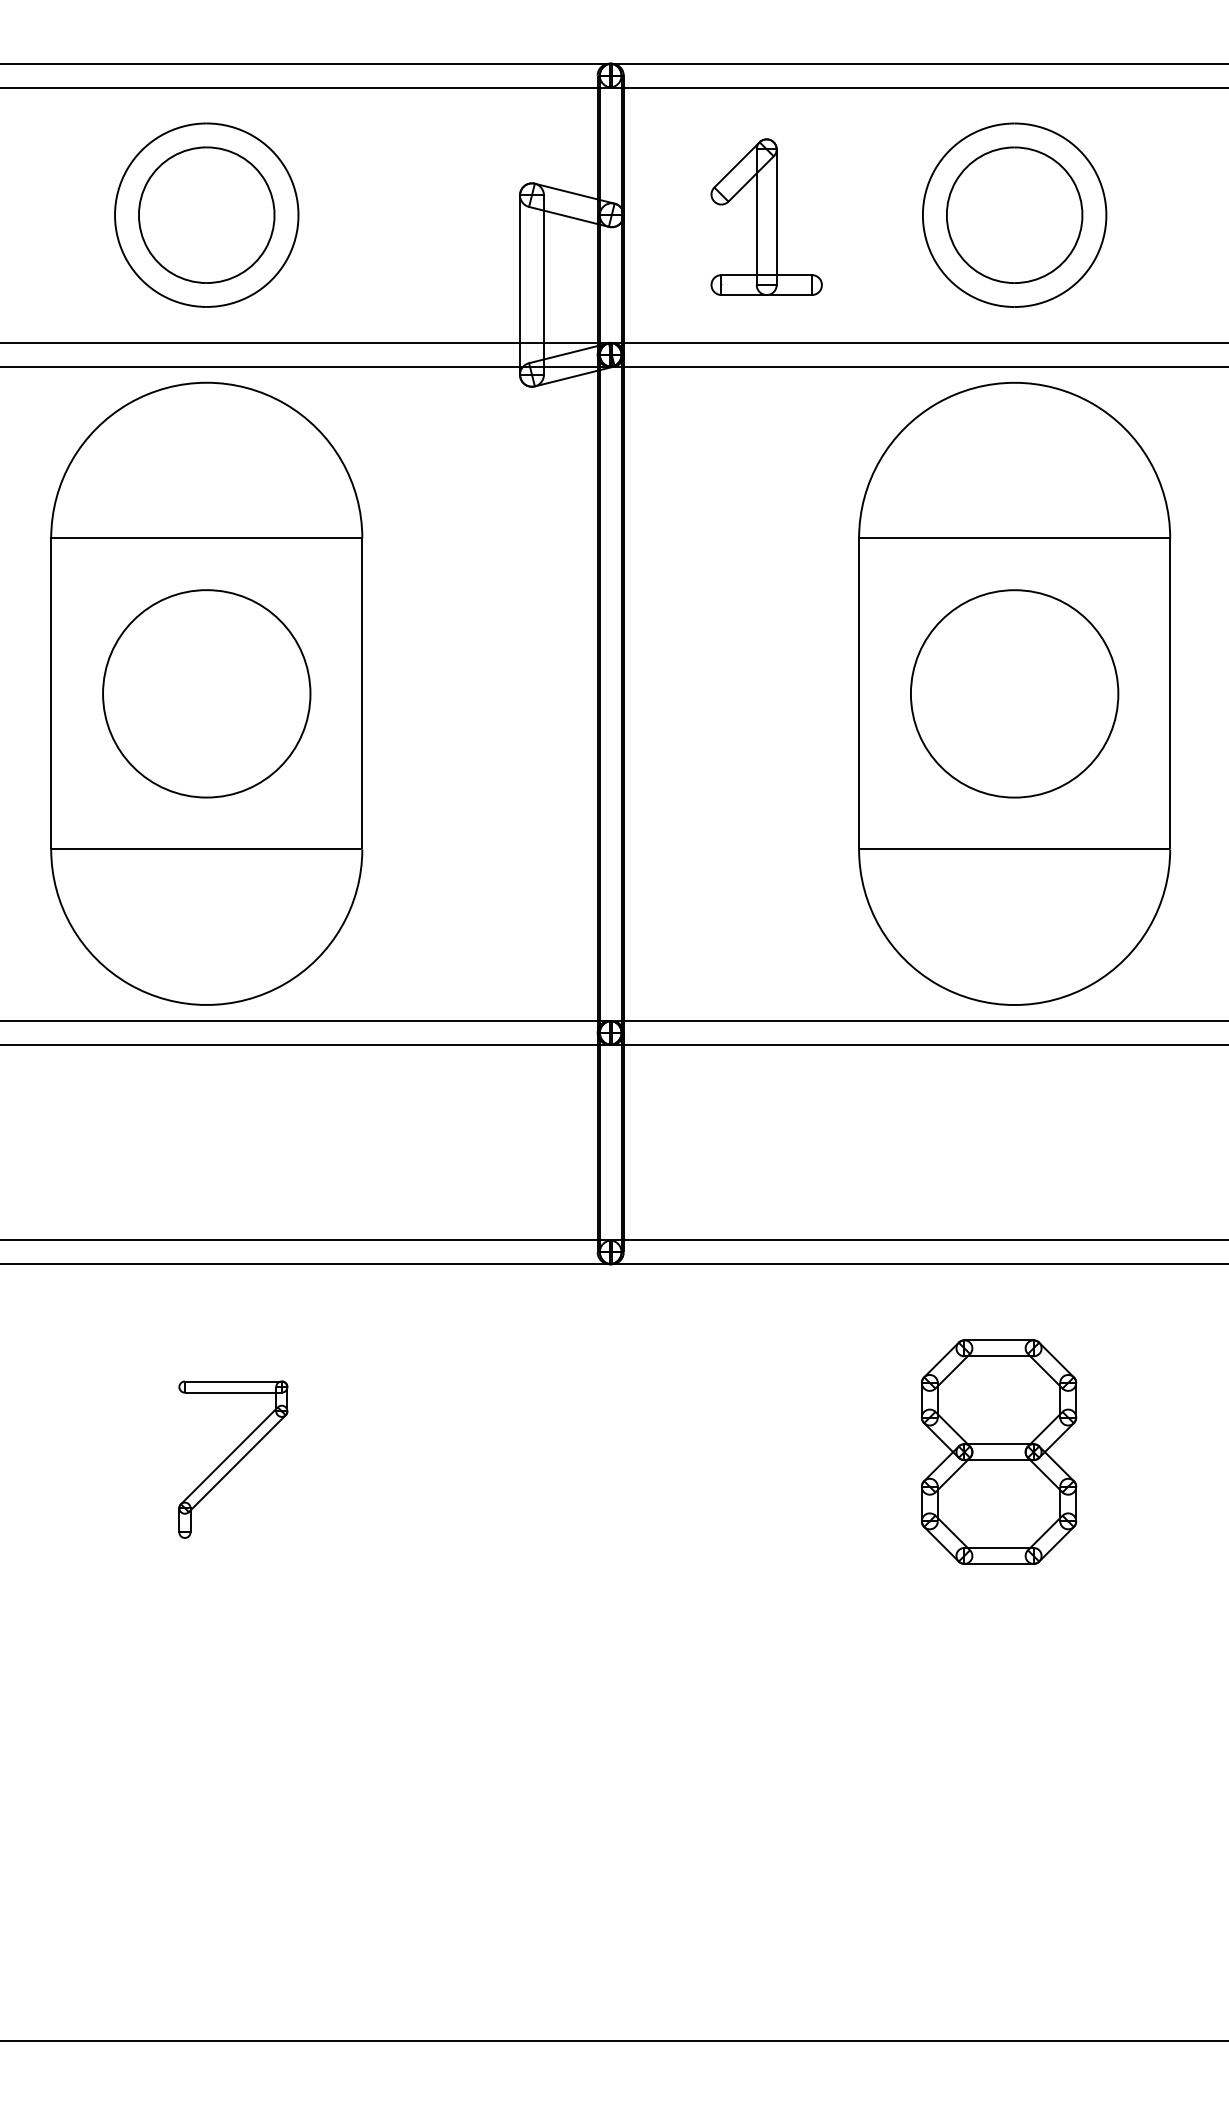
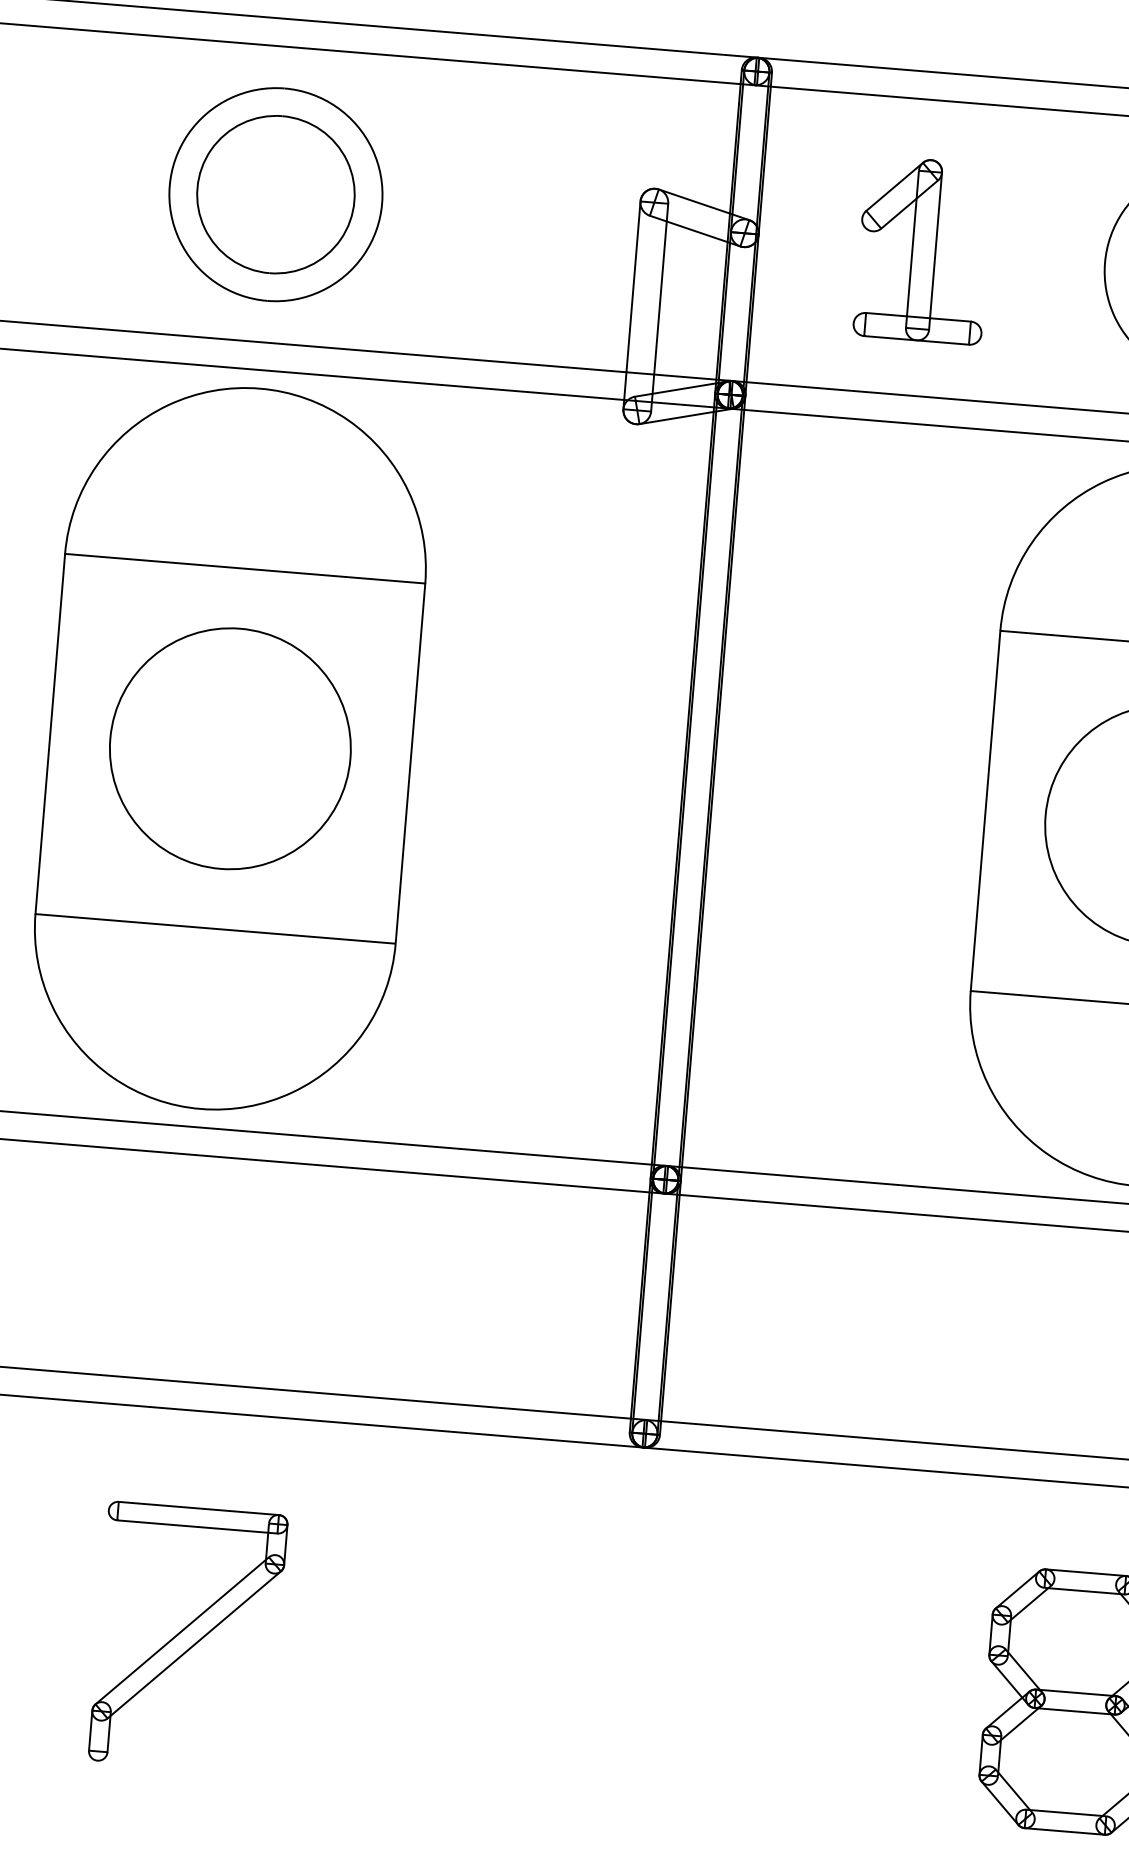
part: (233, 1459) -> (188, 1637), size x1.43

